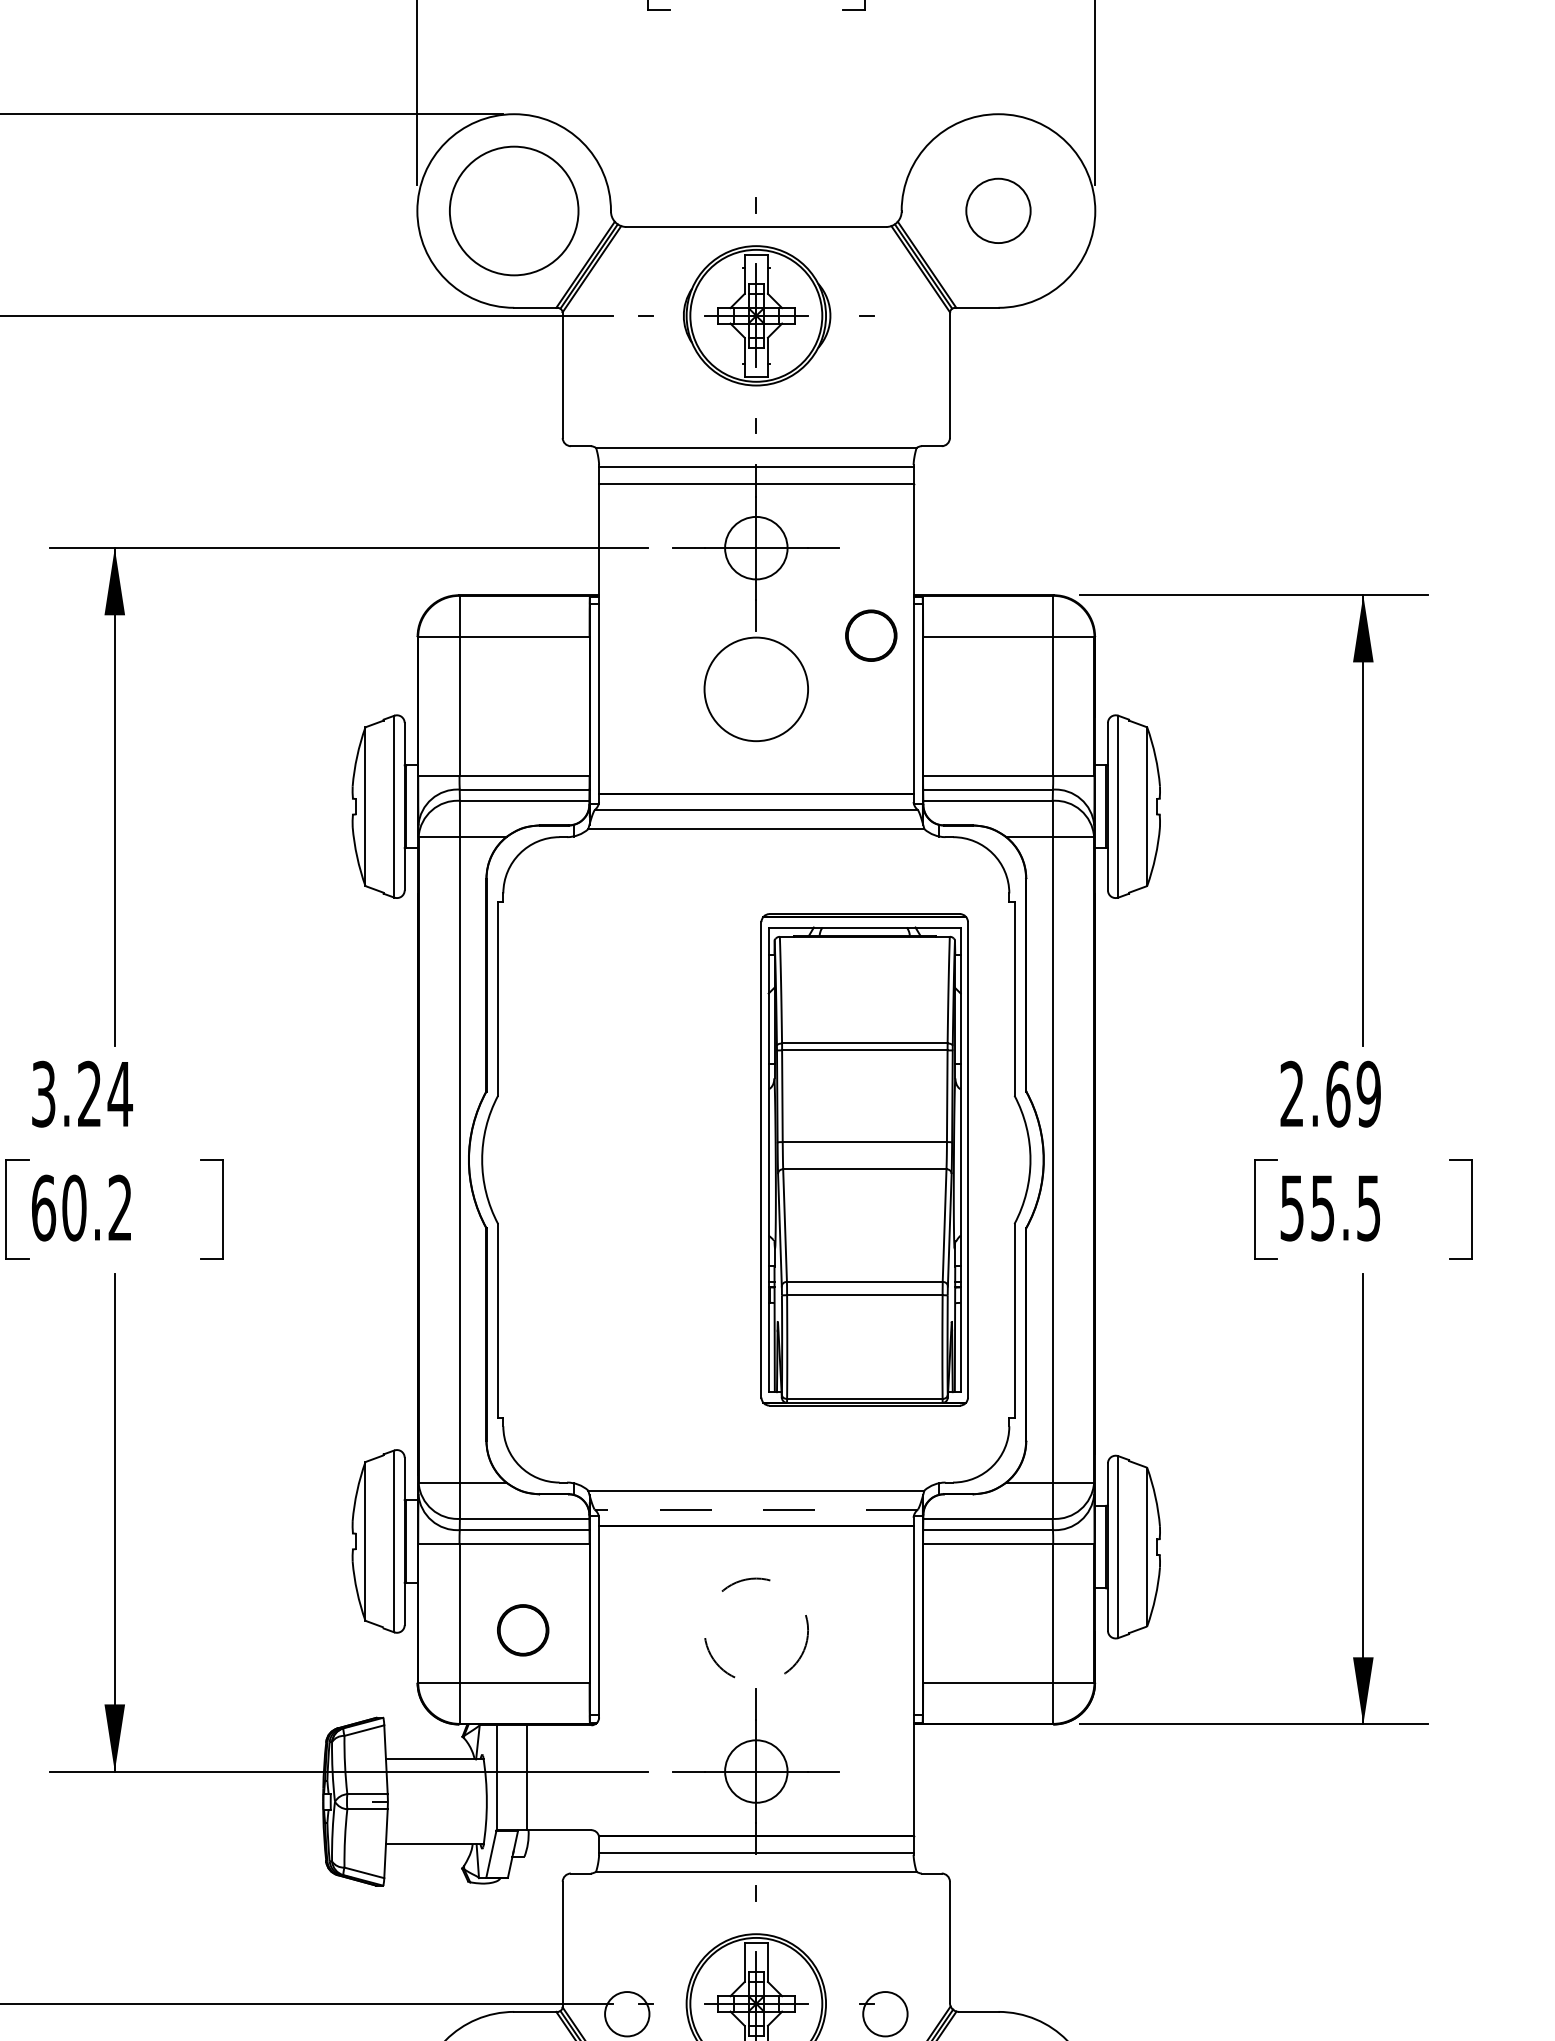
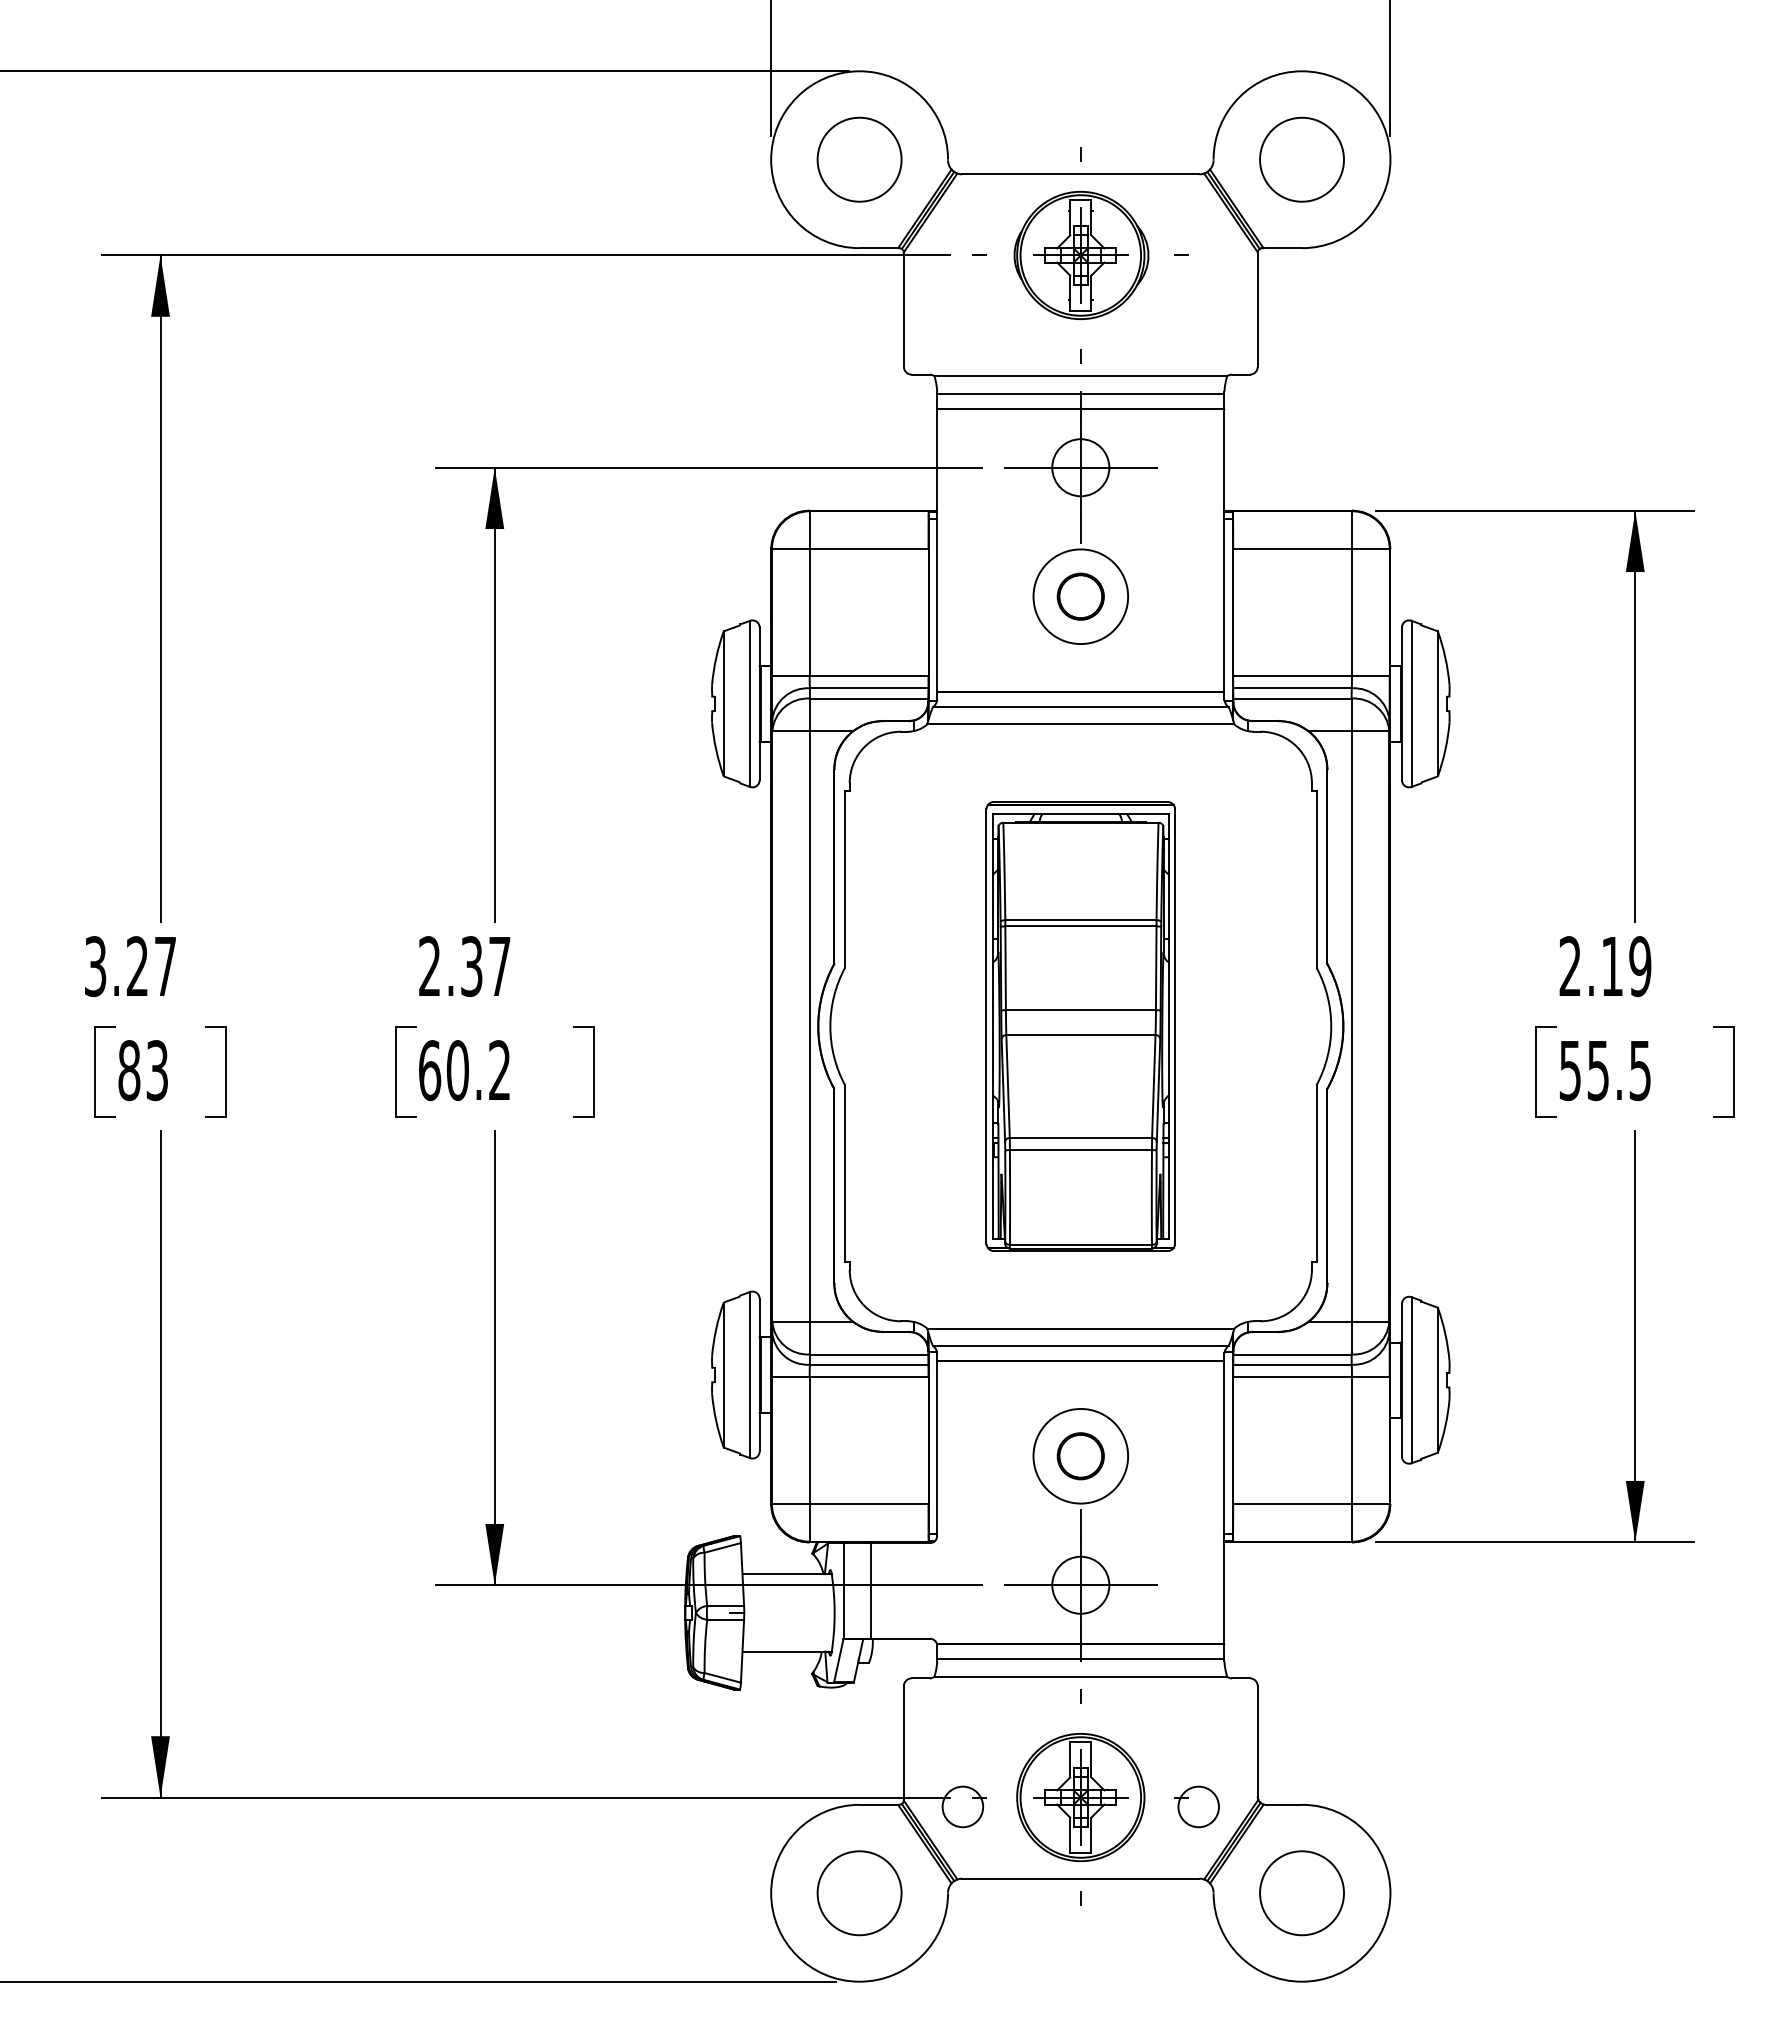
circle: (514, 210) -> (859, 159), size x0.71
circle: (997, 210) -> (1301, 159), size x1.43
part: (870, 635) -> (1080, 596), moved
text: (82, 1094) -> (465, 966), 3.24 -> 2.37
text: (1338, 1094) -> (1612, 966), 2.69 -> 2.19
part: (864, 1159) -> (1080, 1026), moved
line: (755, 1509) -> (1080, 1345), dashed -> solid
circle: (755, 1629) -> (1080, 1455), dashed -> solid
part: (522, 1630) -> (1080, 1456), moved

